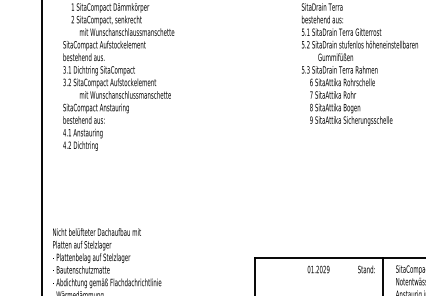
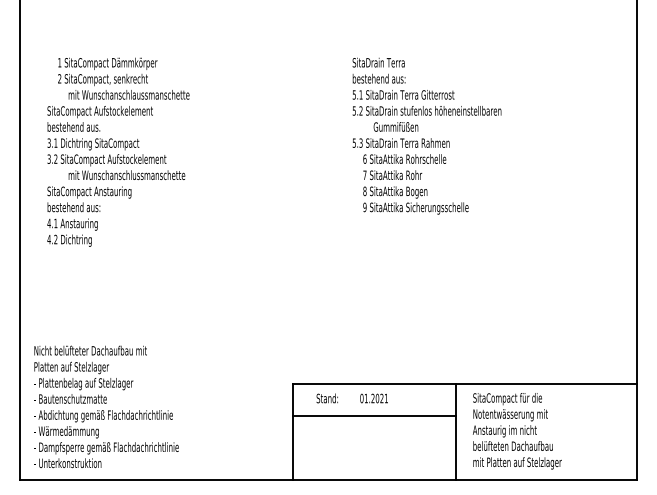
text: (328, 269) -> (386, 398), 01.2029 -> 01.2021
text: (365, 269) -> (326, 398), moved
line: (318, 283) -> (374, 416), added

